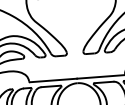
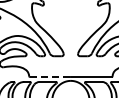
line: (53, 79) -> (50, 76), solid -> dashed

